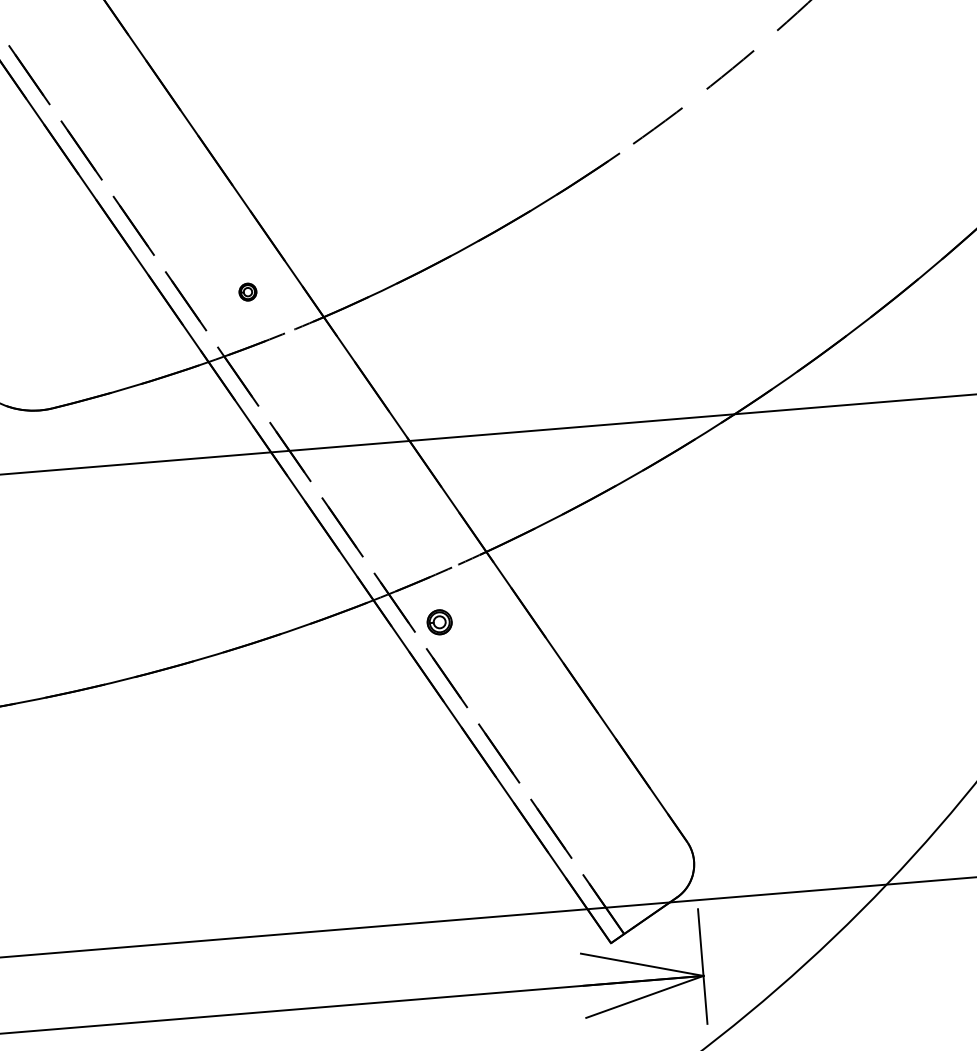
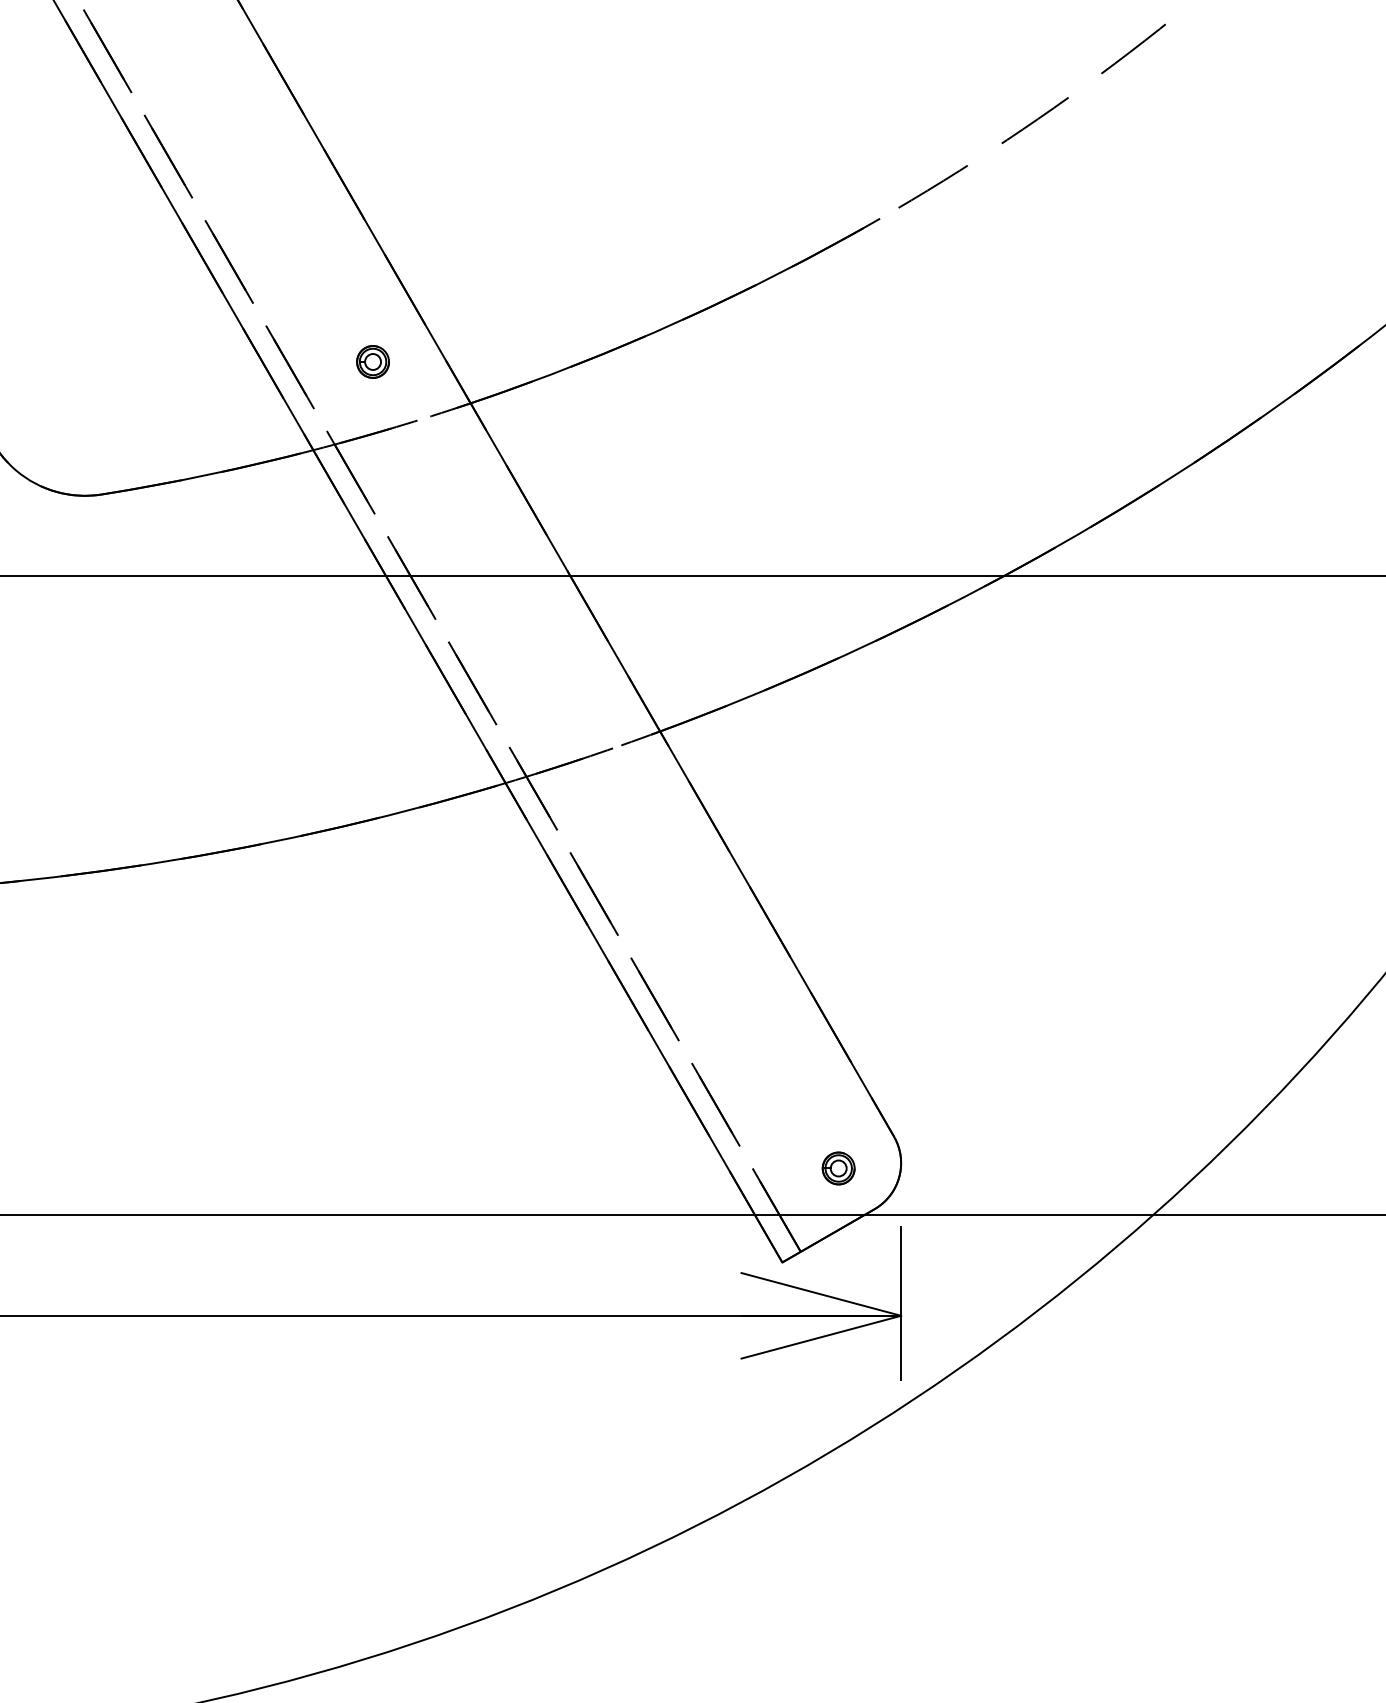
part: (247, 291) -> (372, 361), size x1.43
part: (439, 622) -> (838, 1168), moved

